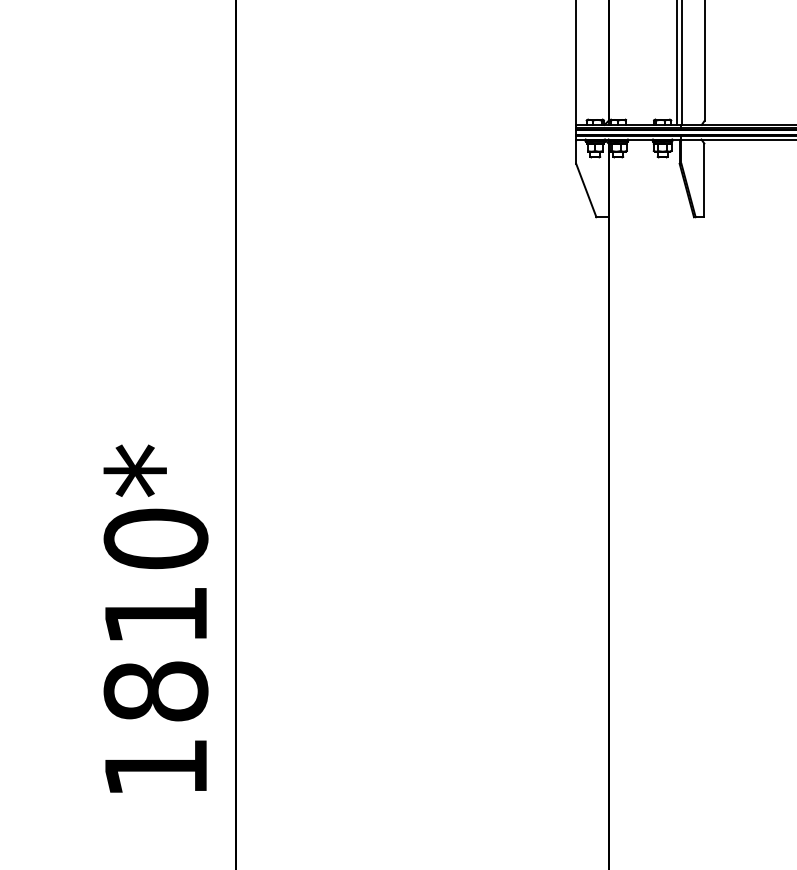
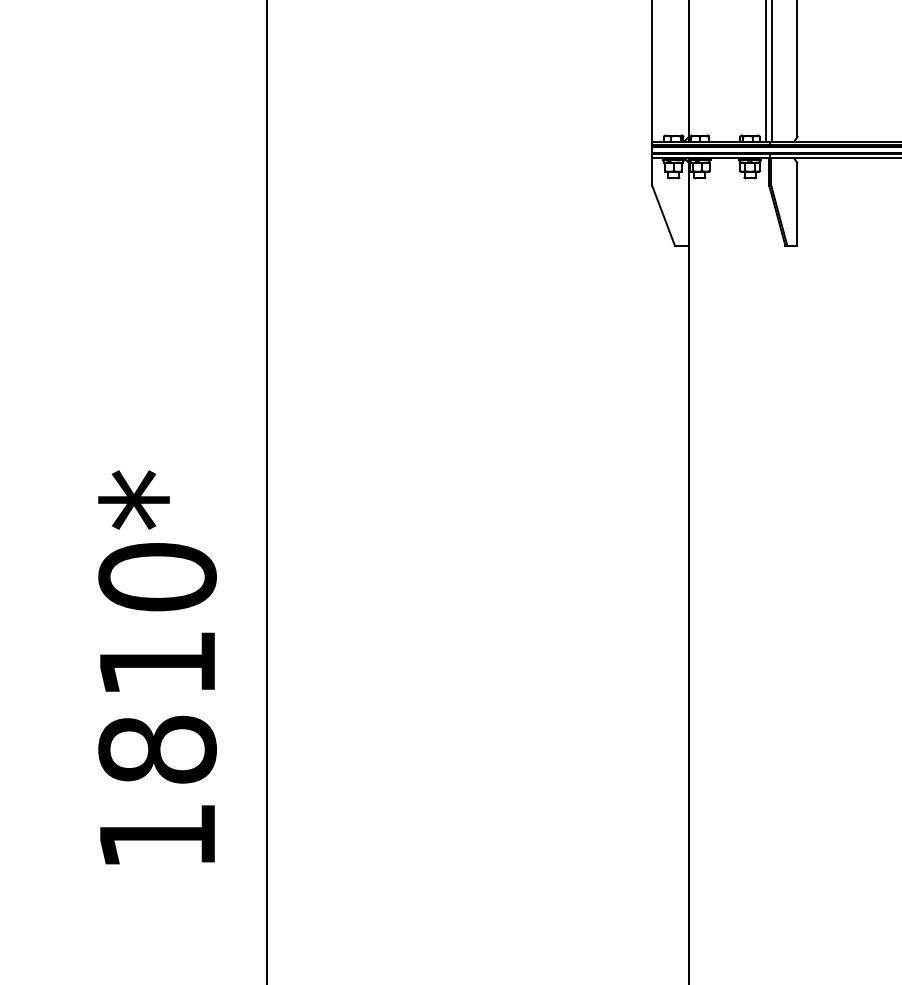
text: (155, 618) -> (157, 667), moved

